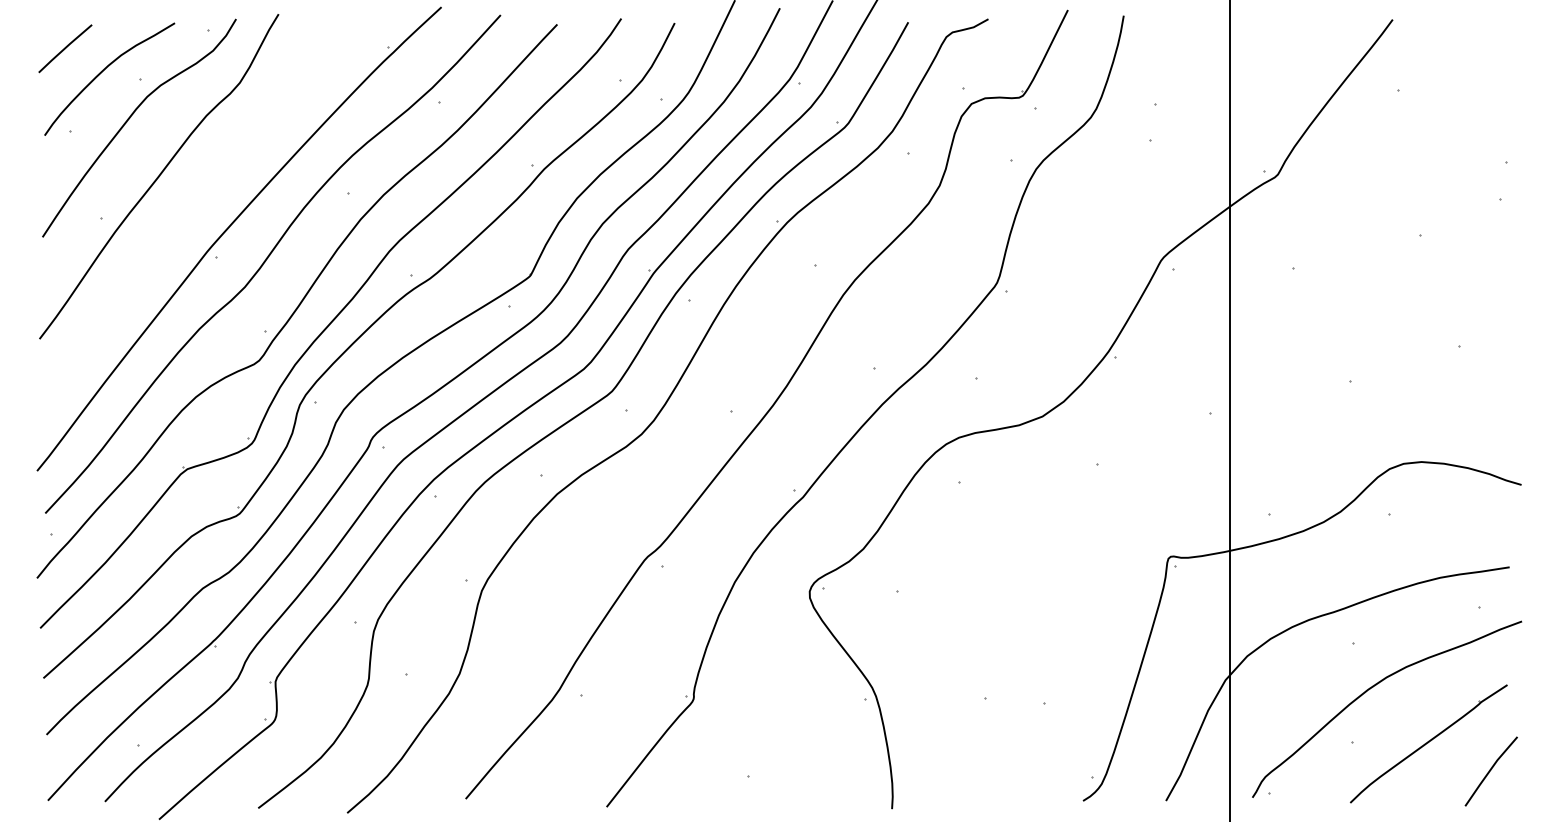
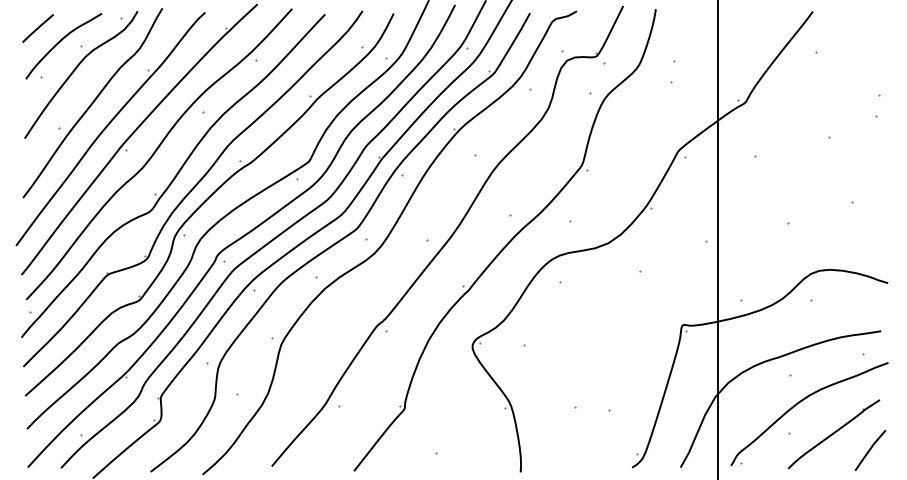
part: (189, 221) -> (110, 129), added

